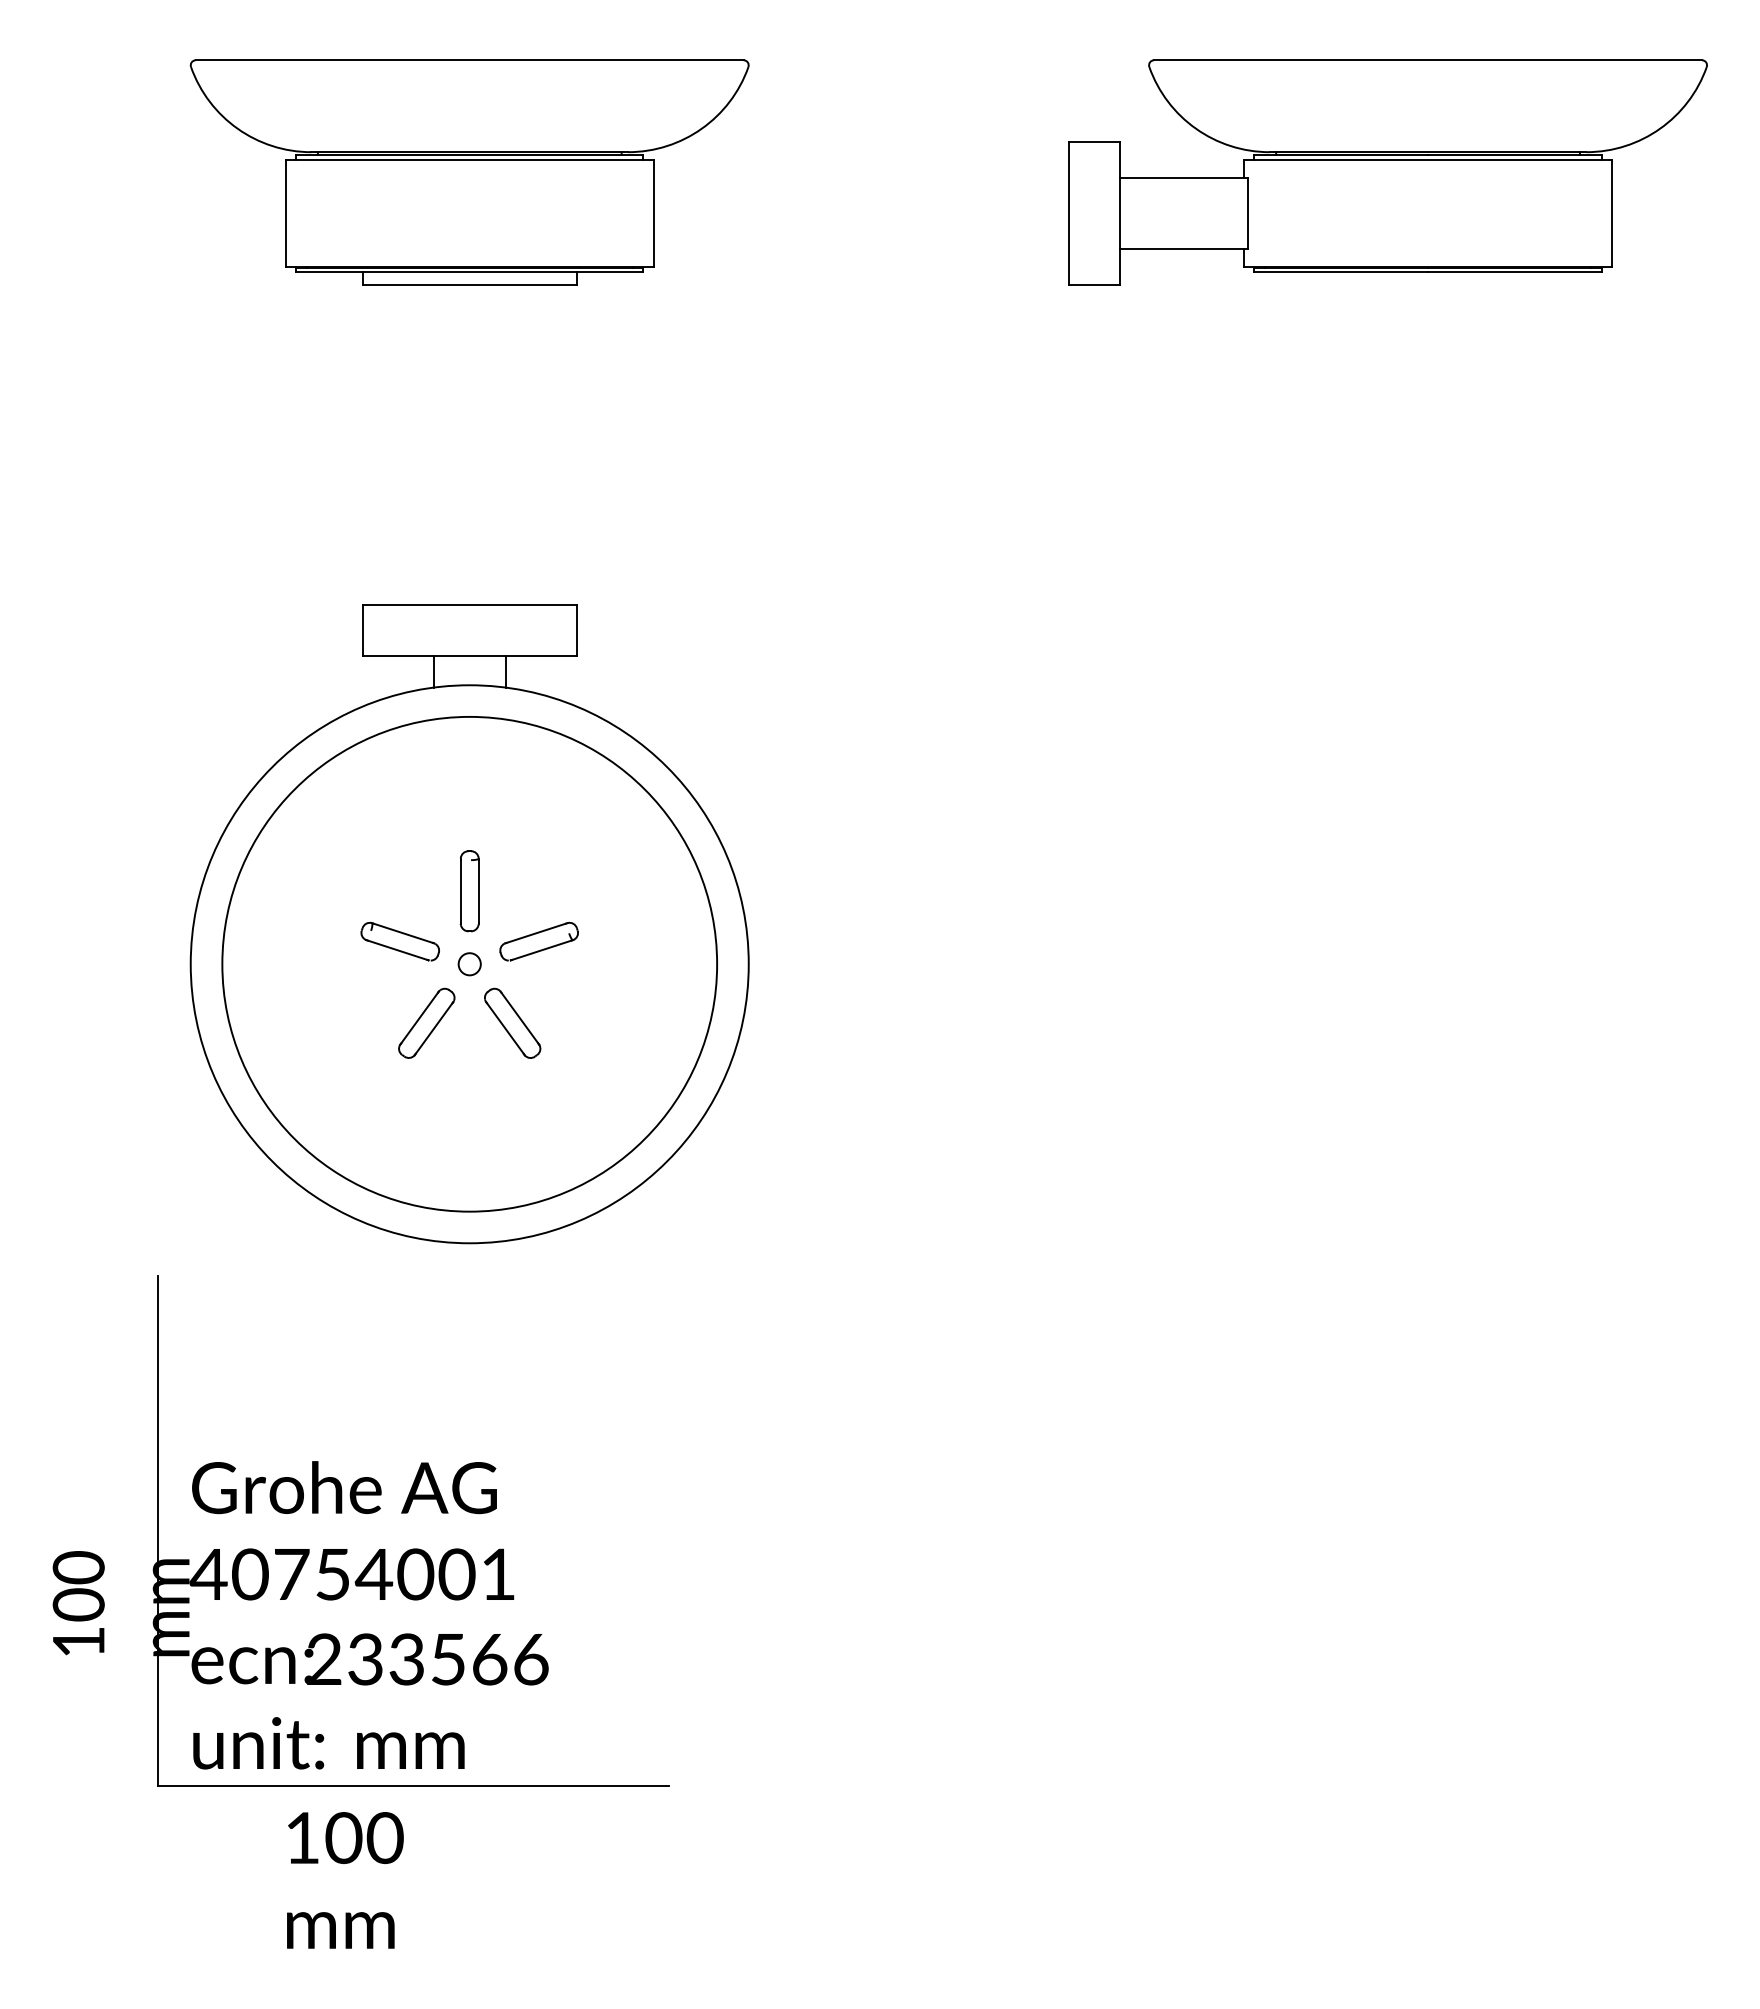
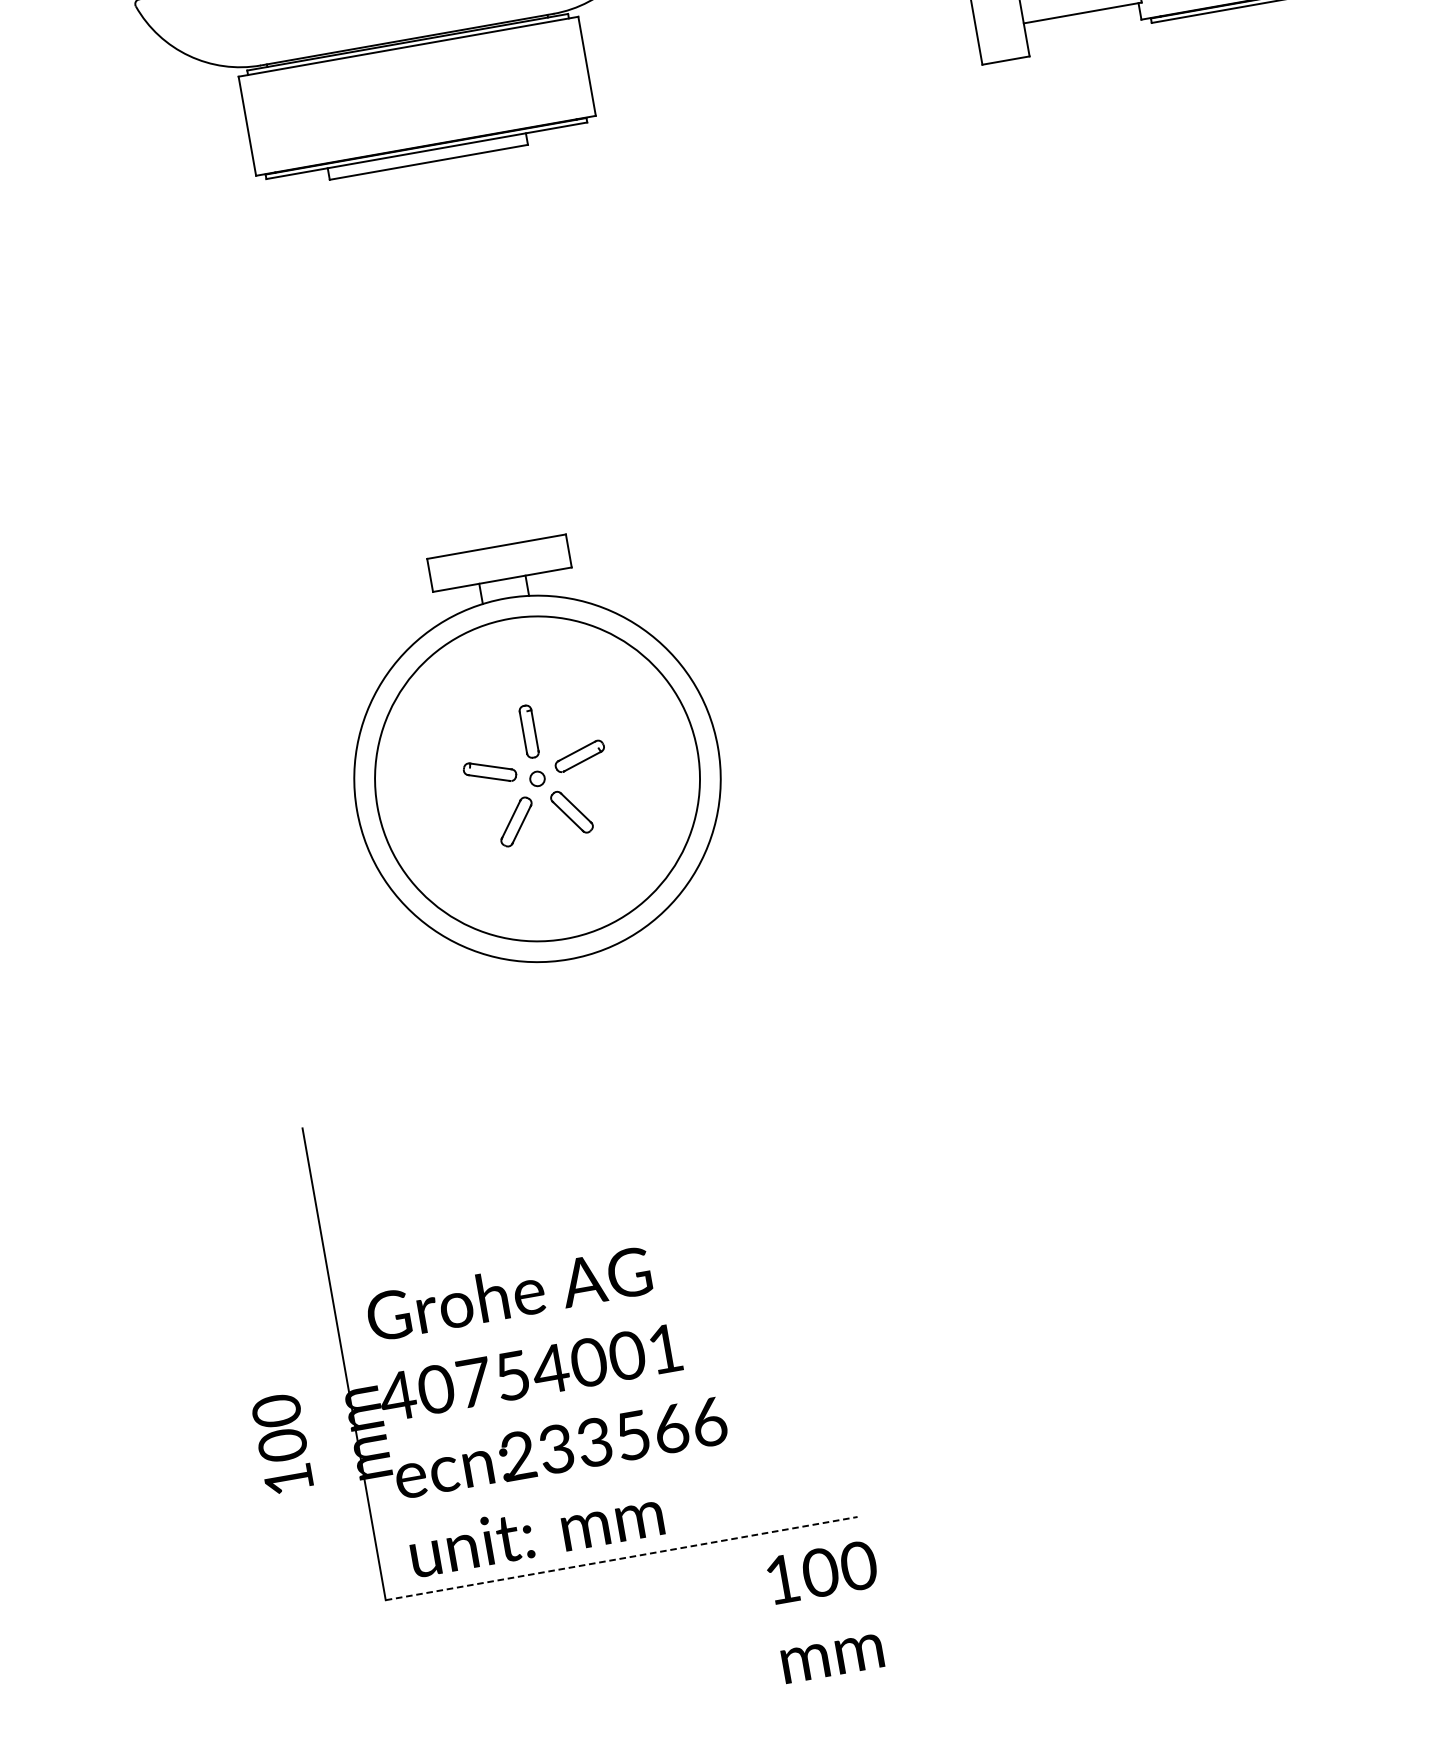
part: (469, 924) -> (532, 753), size x0.7
line: (414, 1786) -> (622, 1558), solid -> dashed
text: (345, 1880) -> (828, 1611), moved

